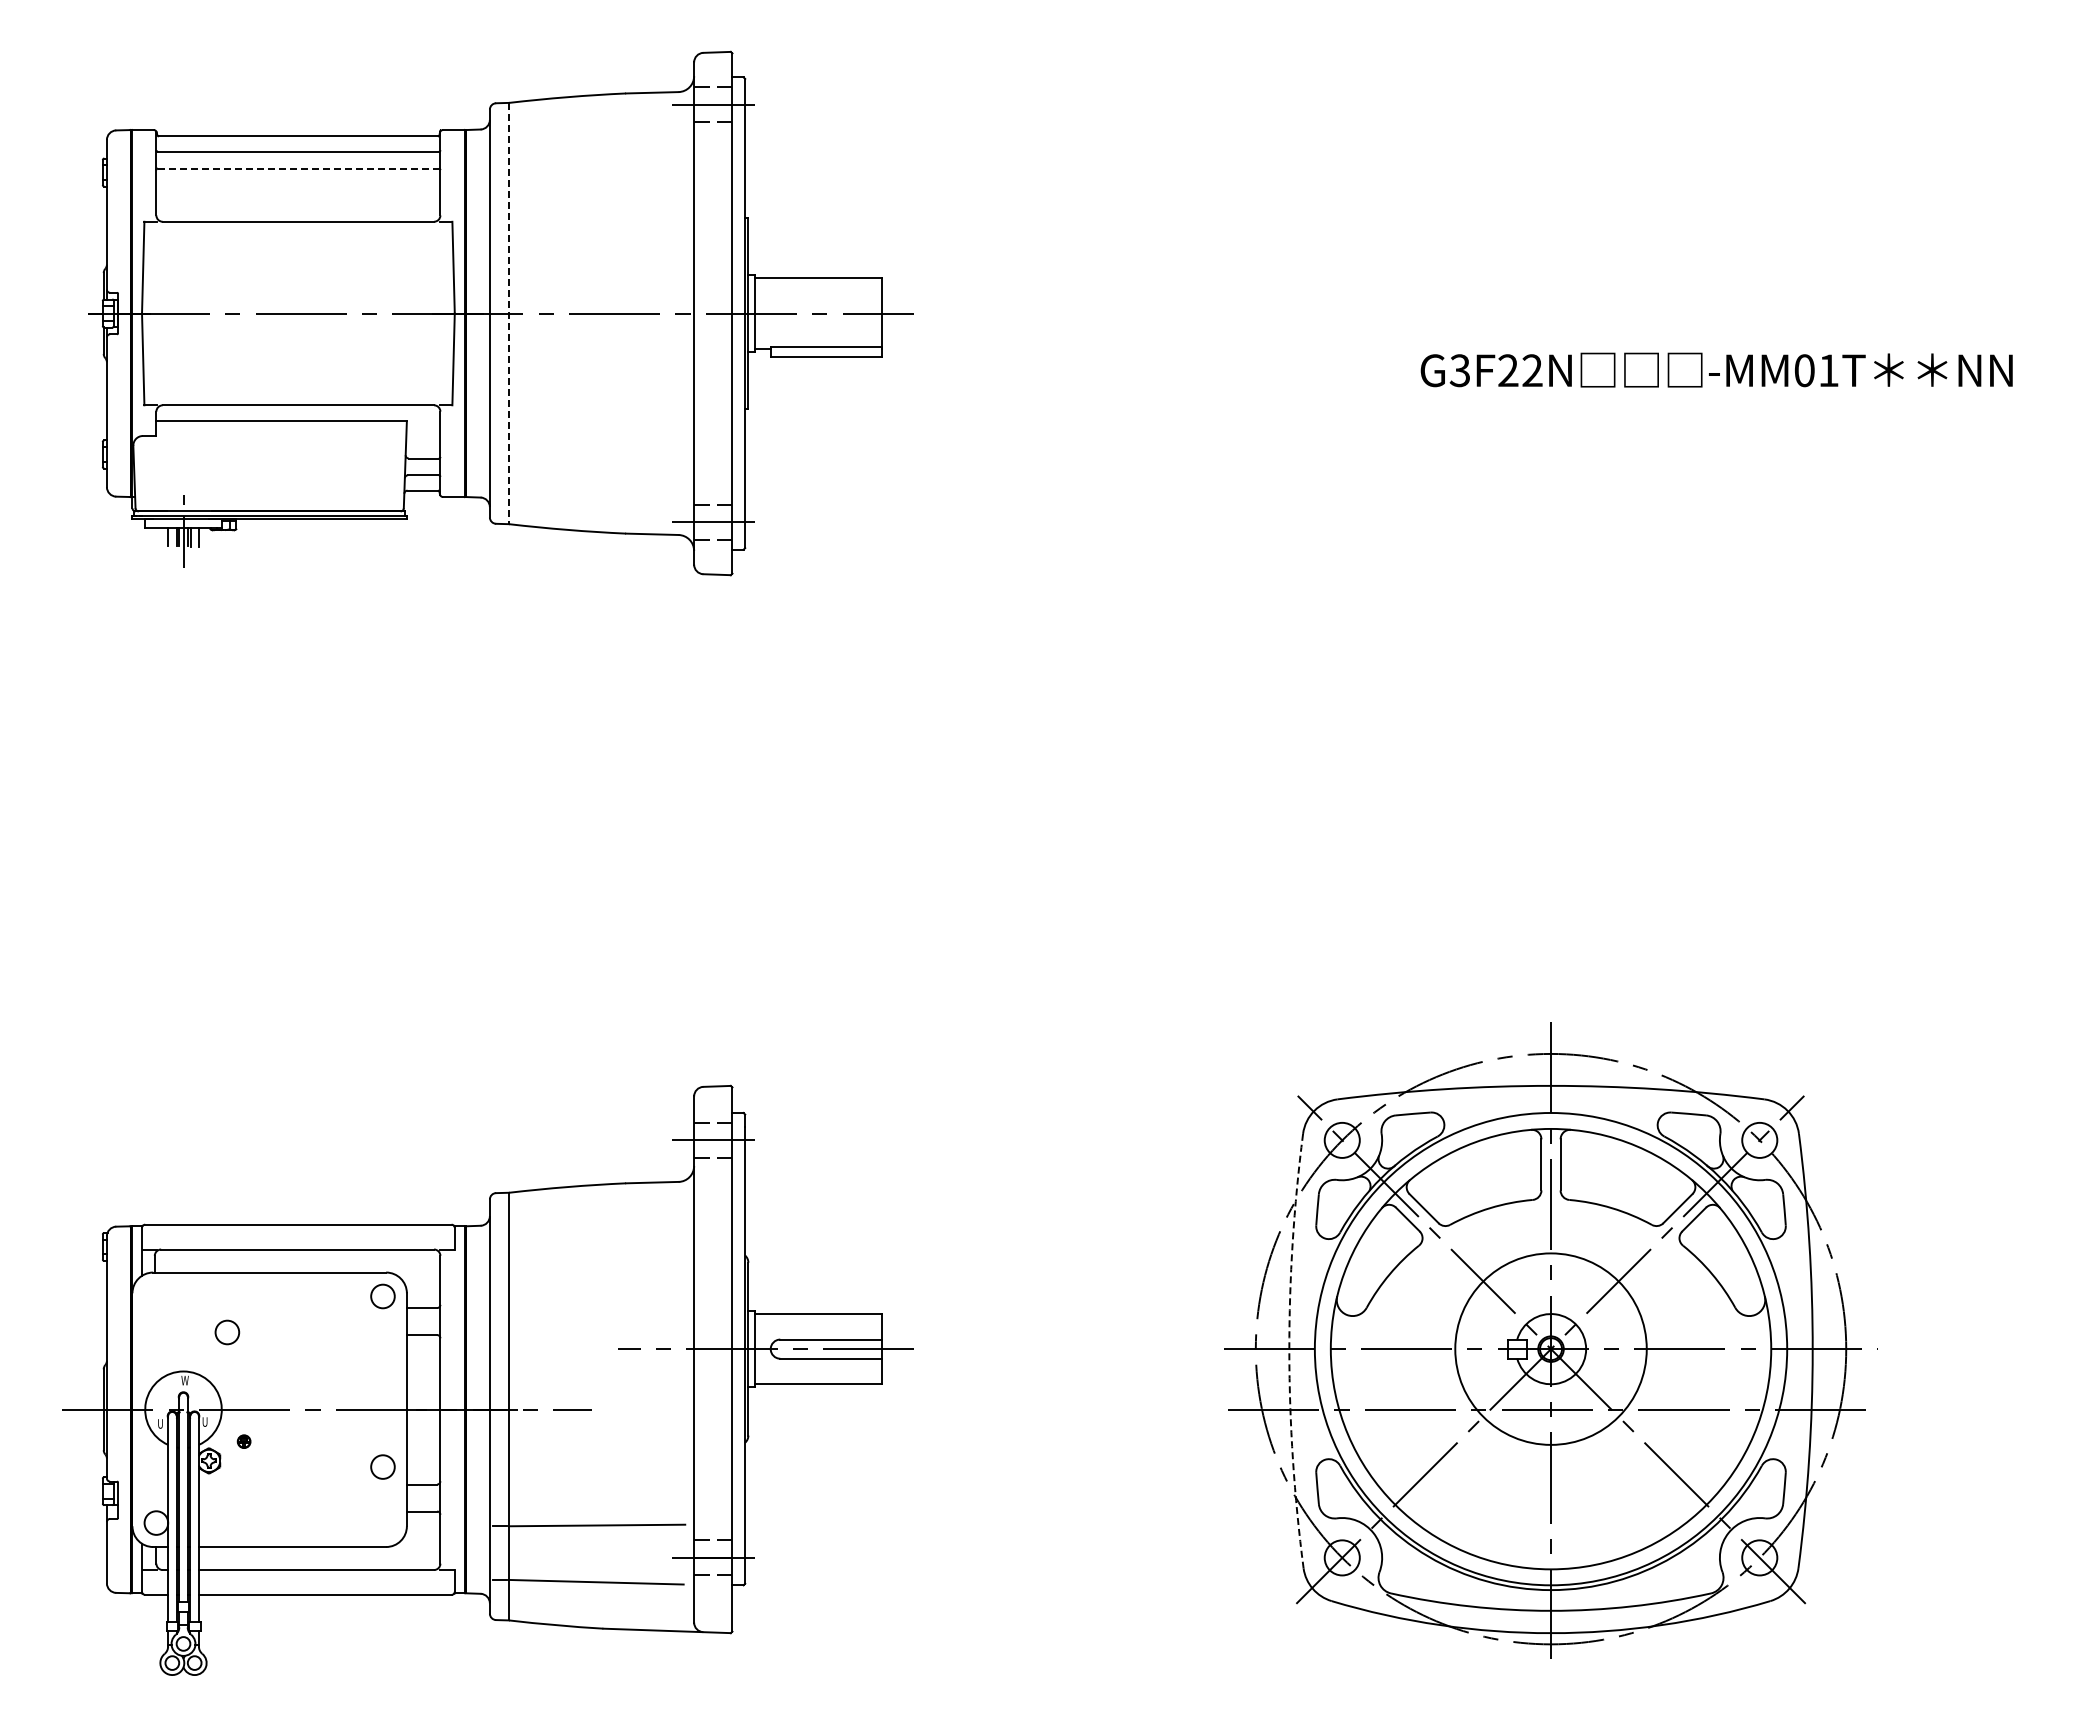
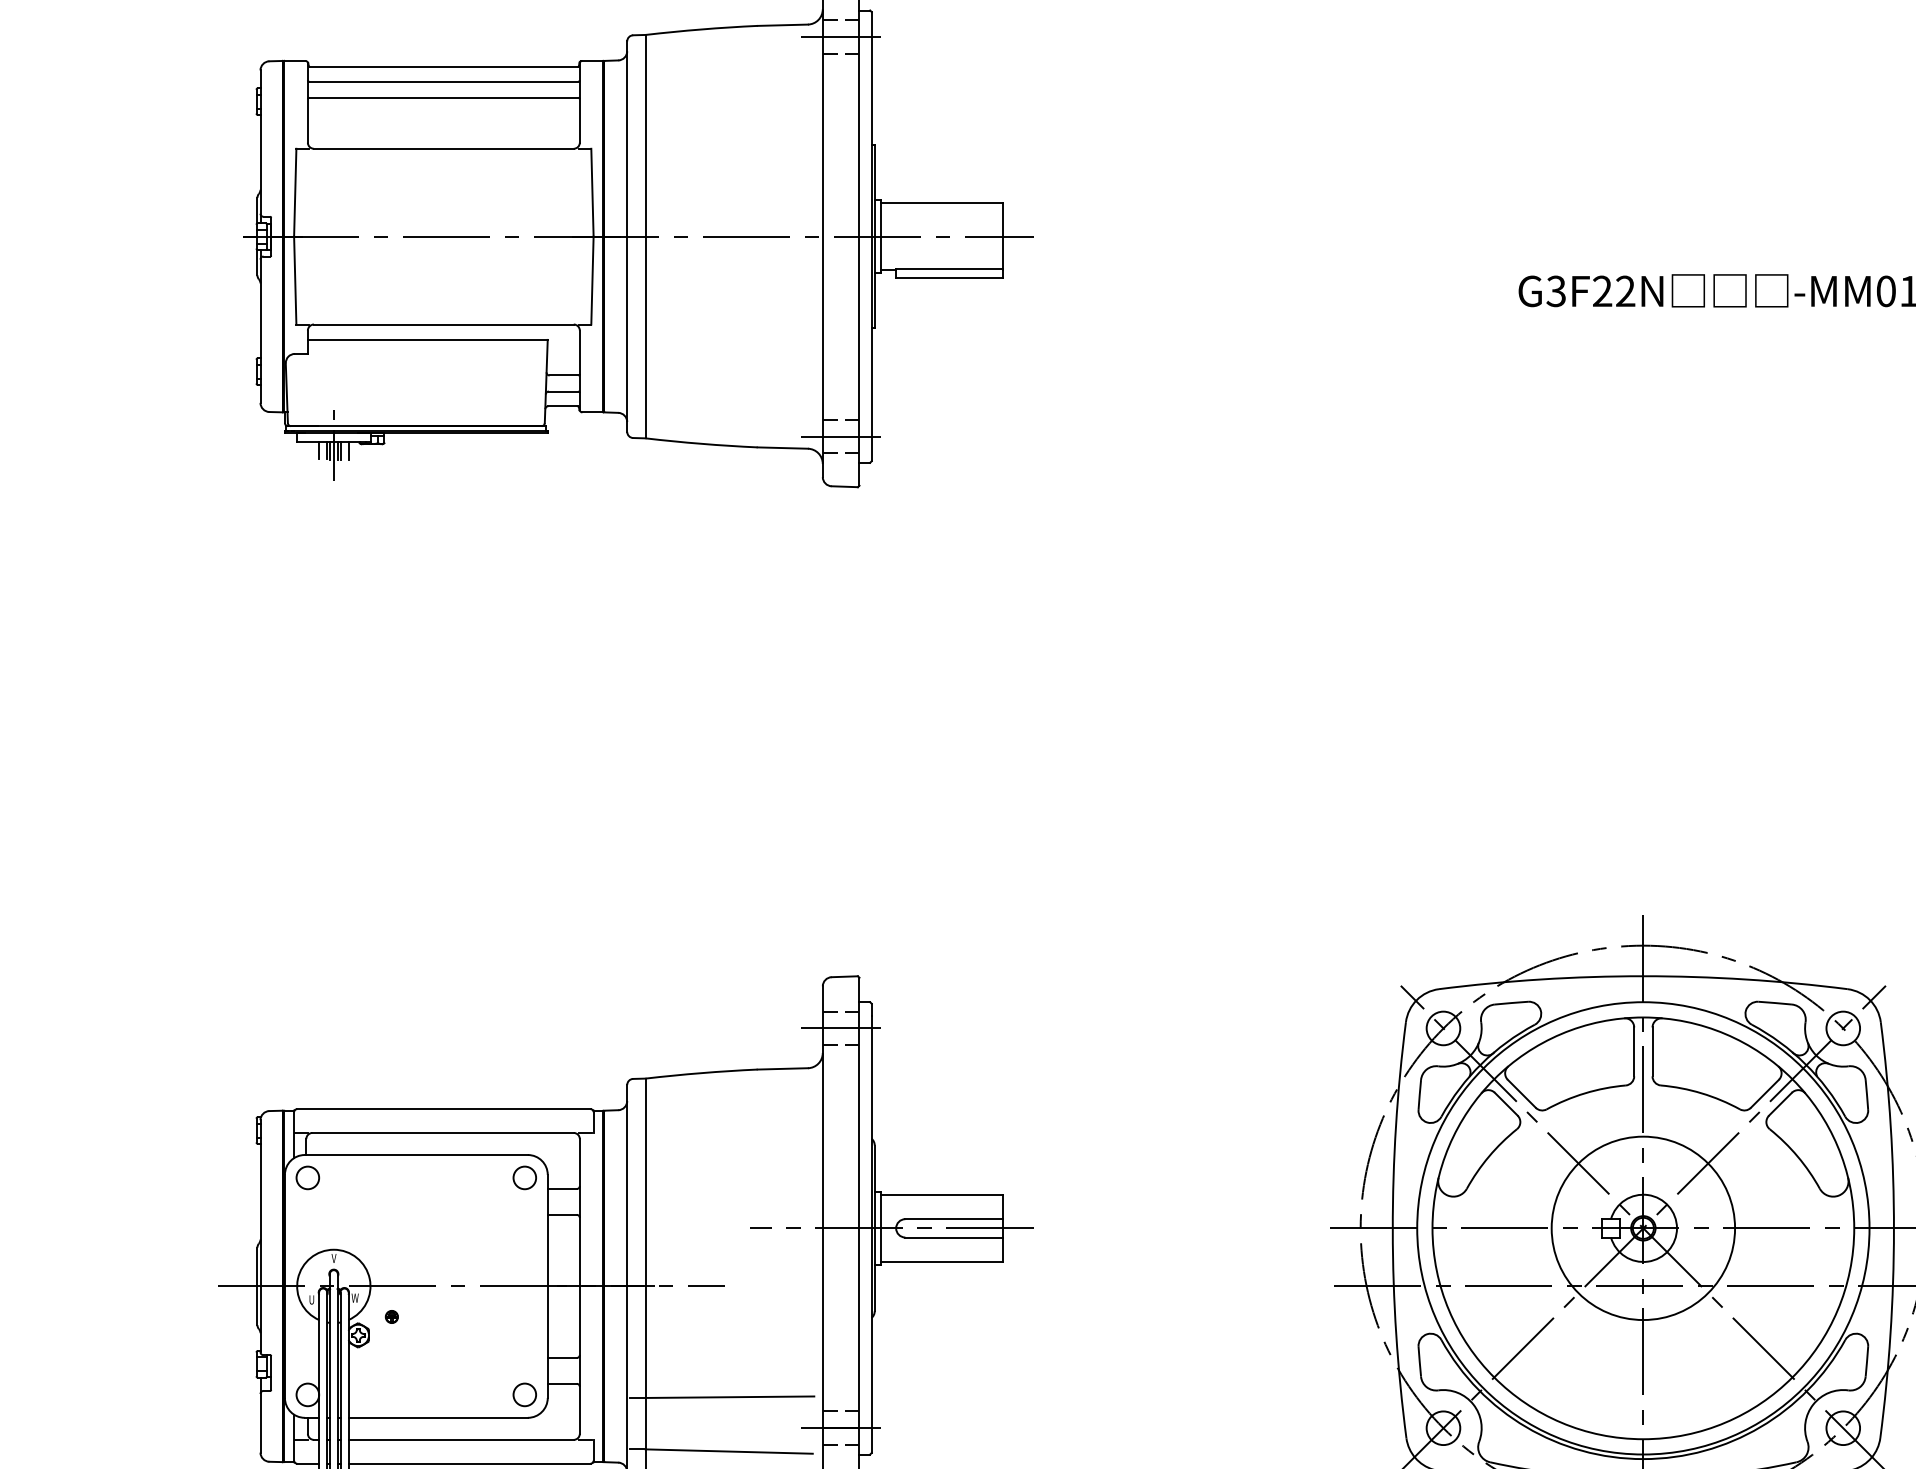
line: (298, 168) -> (443, 97), dashed -> solid
line: (509, 313) -> (646, 236), dashed -> solid
circle: (227, 1332) -> (307, 1177), moved
arc: (1289, 1351) -> (1392, 1230), dashed -> solid
text: (184, 1380) -> (334, 1258), W -> V
text: (205, 1421) -> (354, 1297), U -> W
circle: (382, 1466) -> (524, 1394), moved

